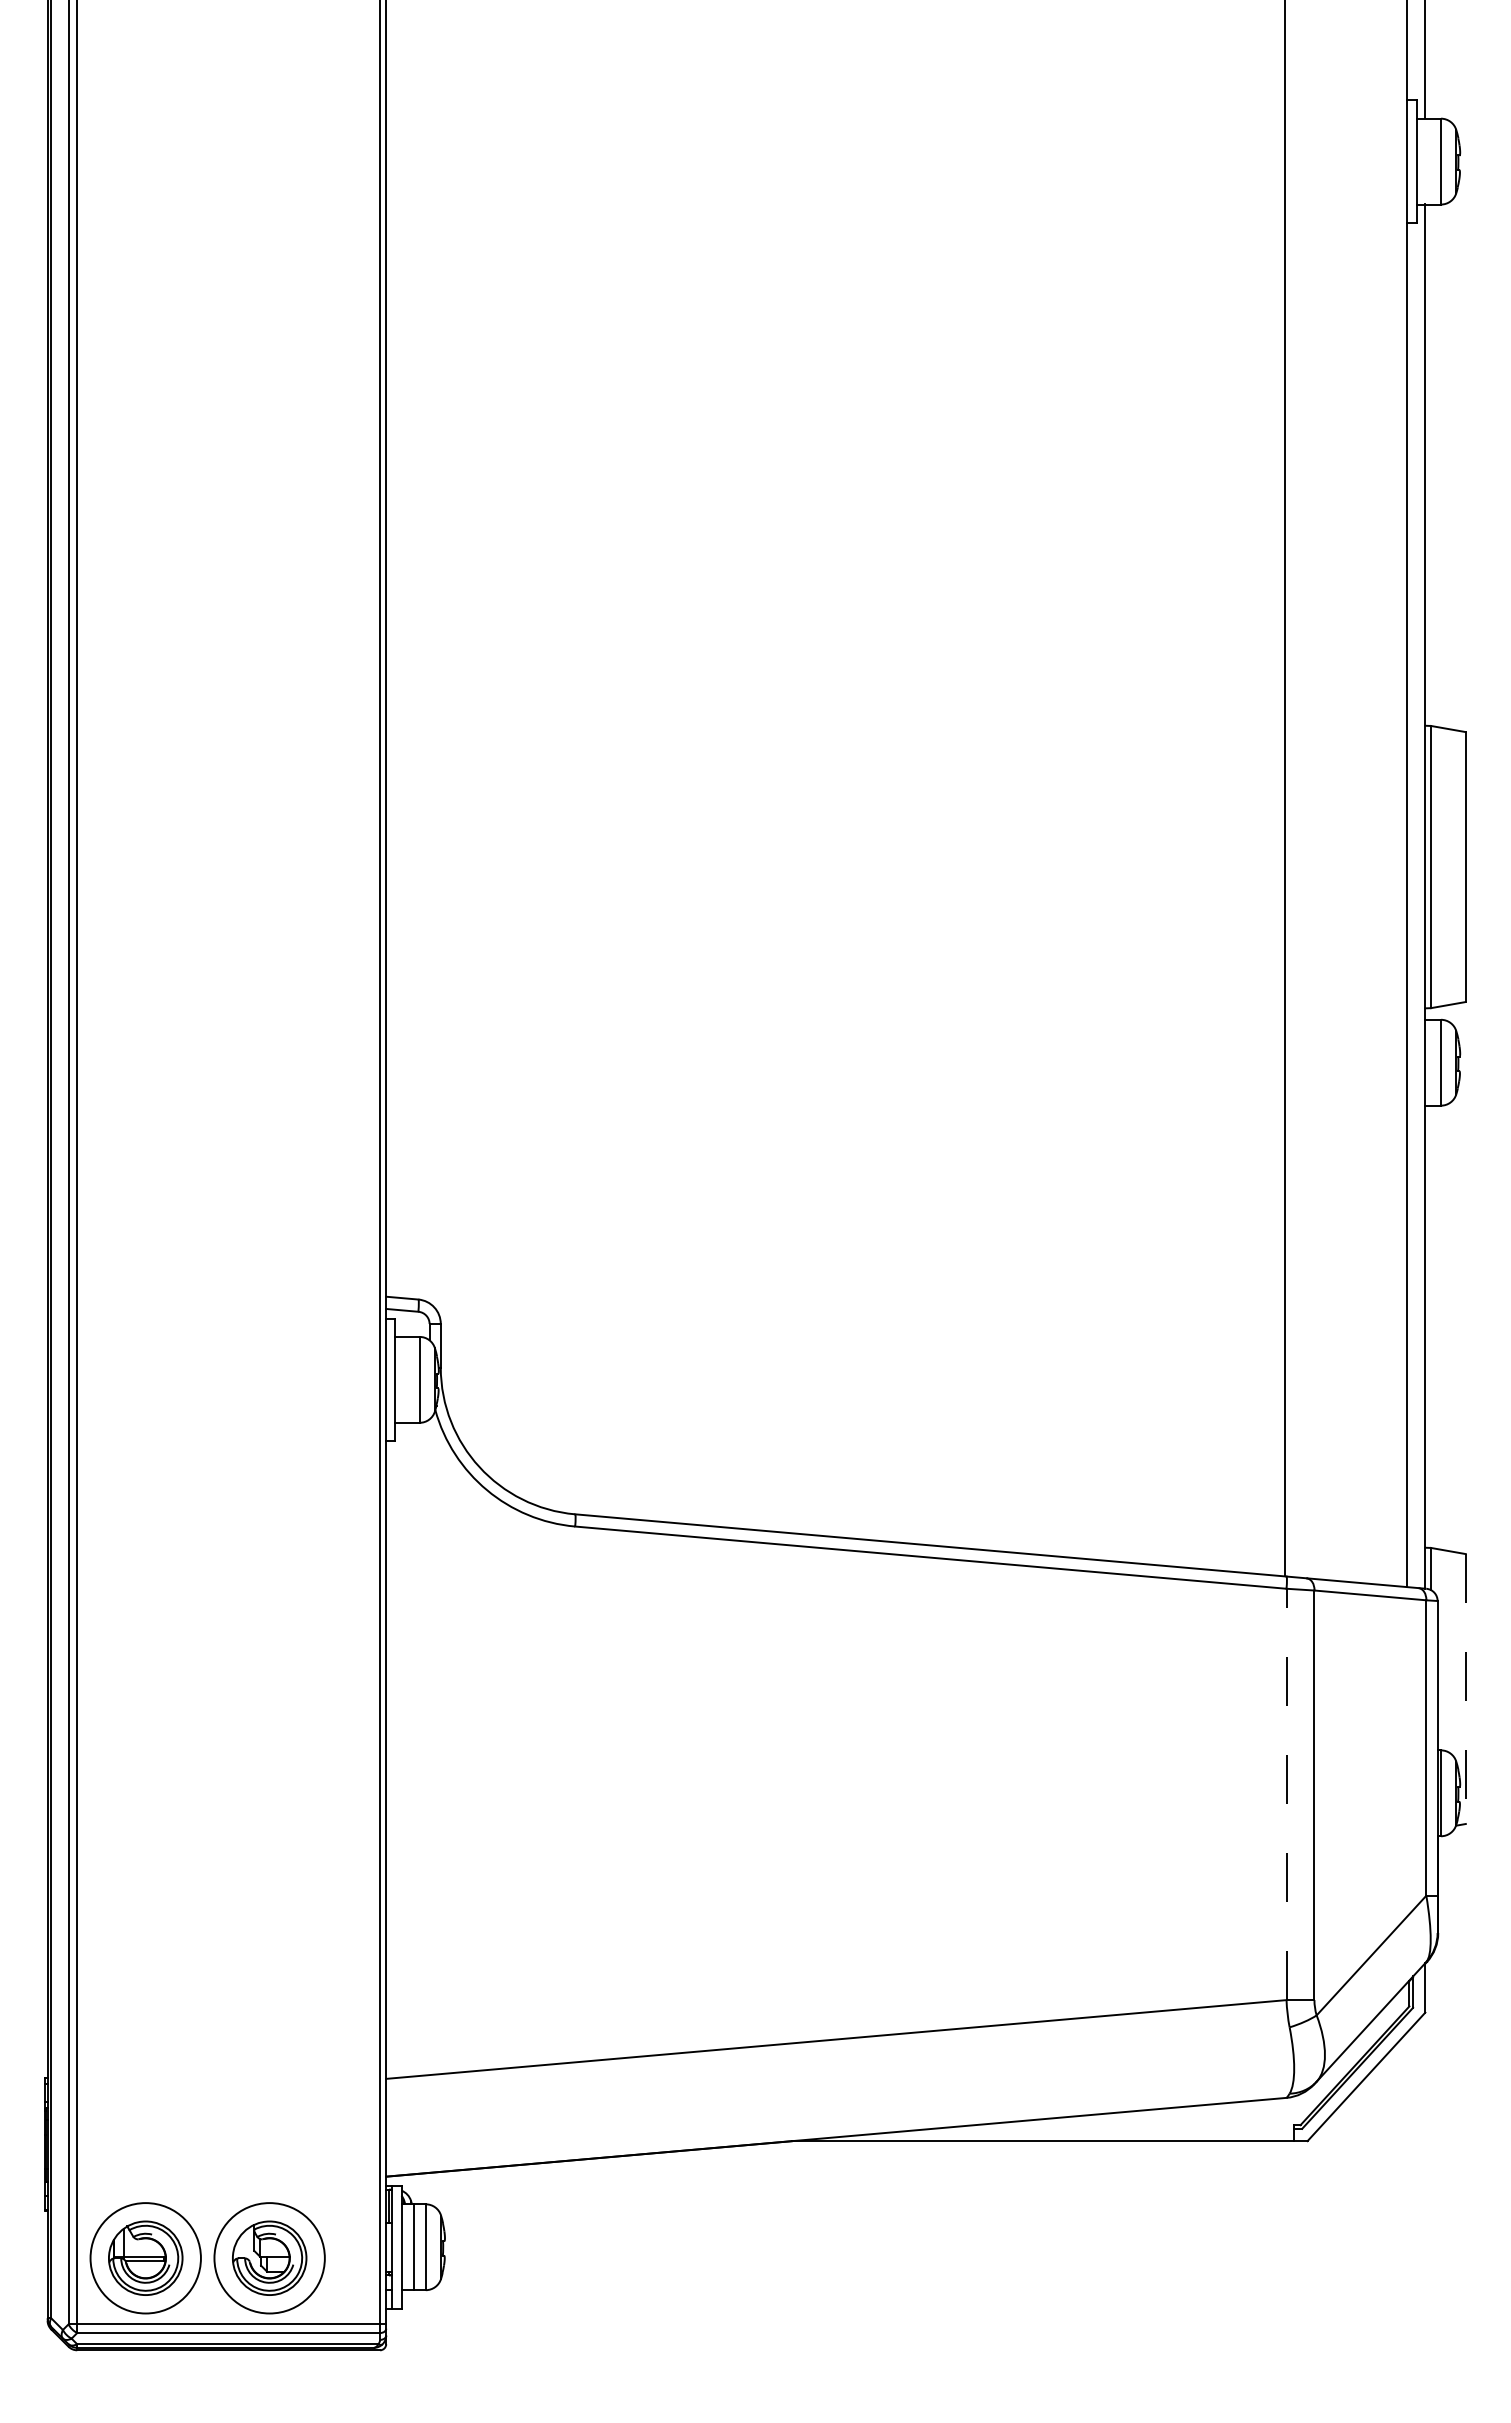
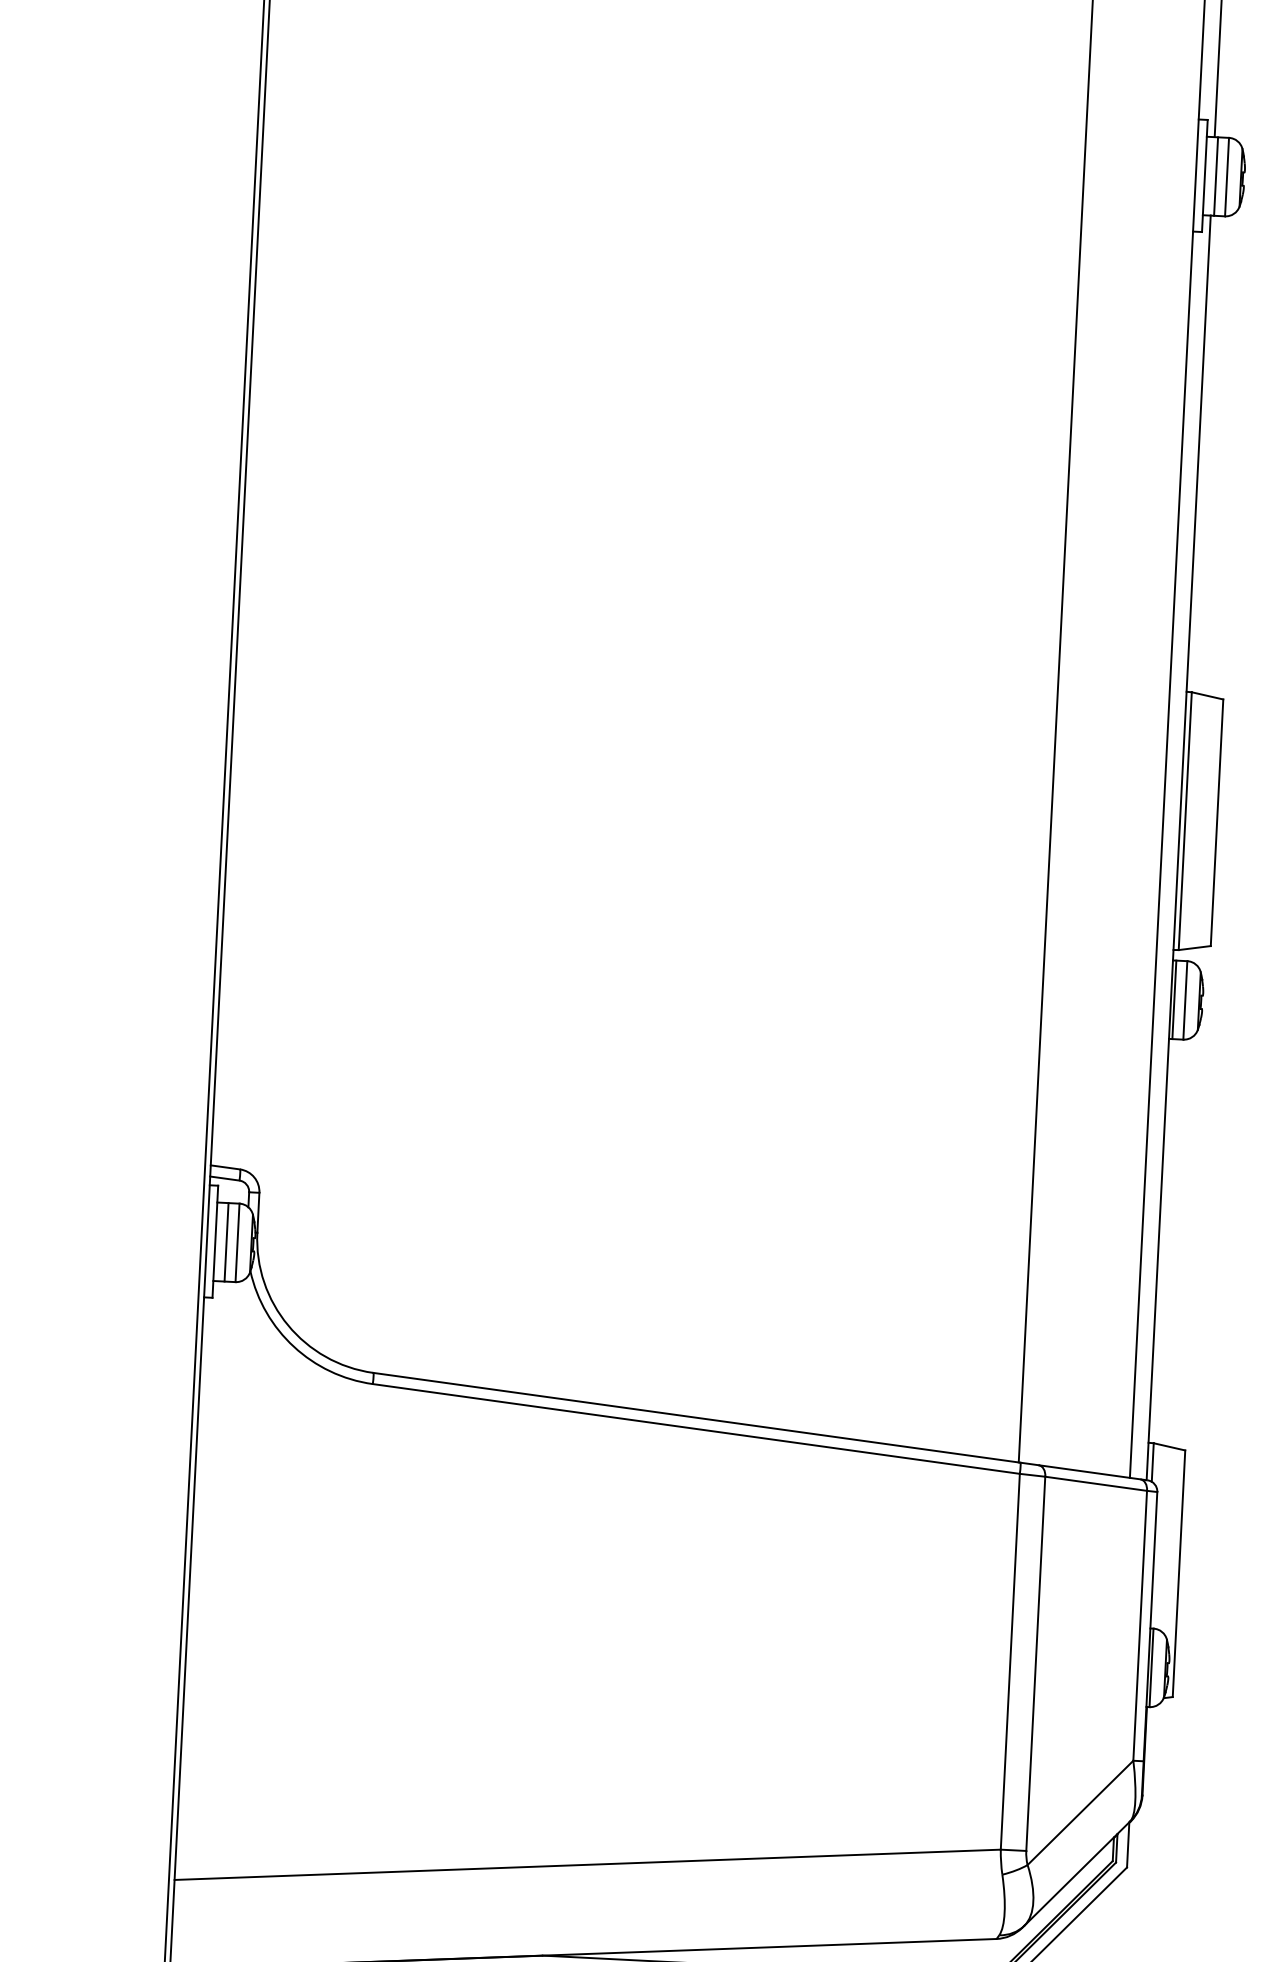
line: (1429, 161) -> (1216, 176), added
line: (1429, 1062) -> (1174, 999), added
line: (407, 1379) -> (226, 1241), added
line: (1465, 1689) -> (1178, 1574), dashed -> solid
line: (1286, 1794) -> (1010, 1661), dashed -> solid

